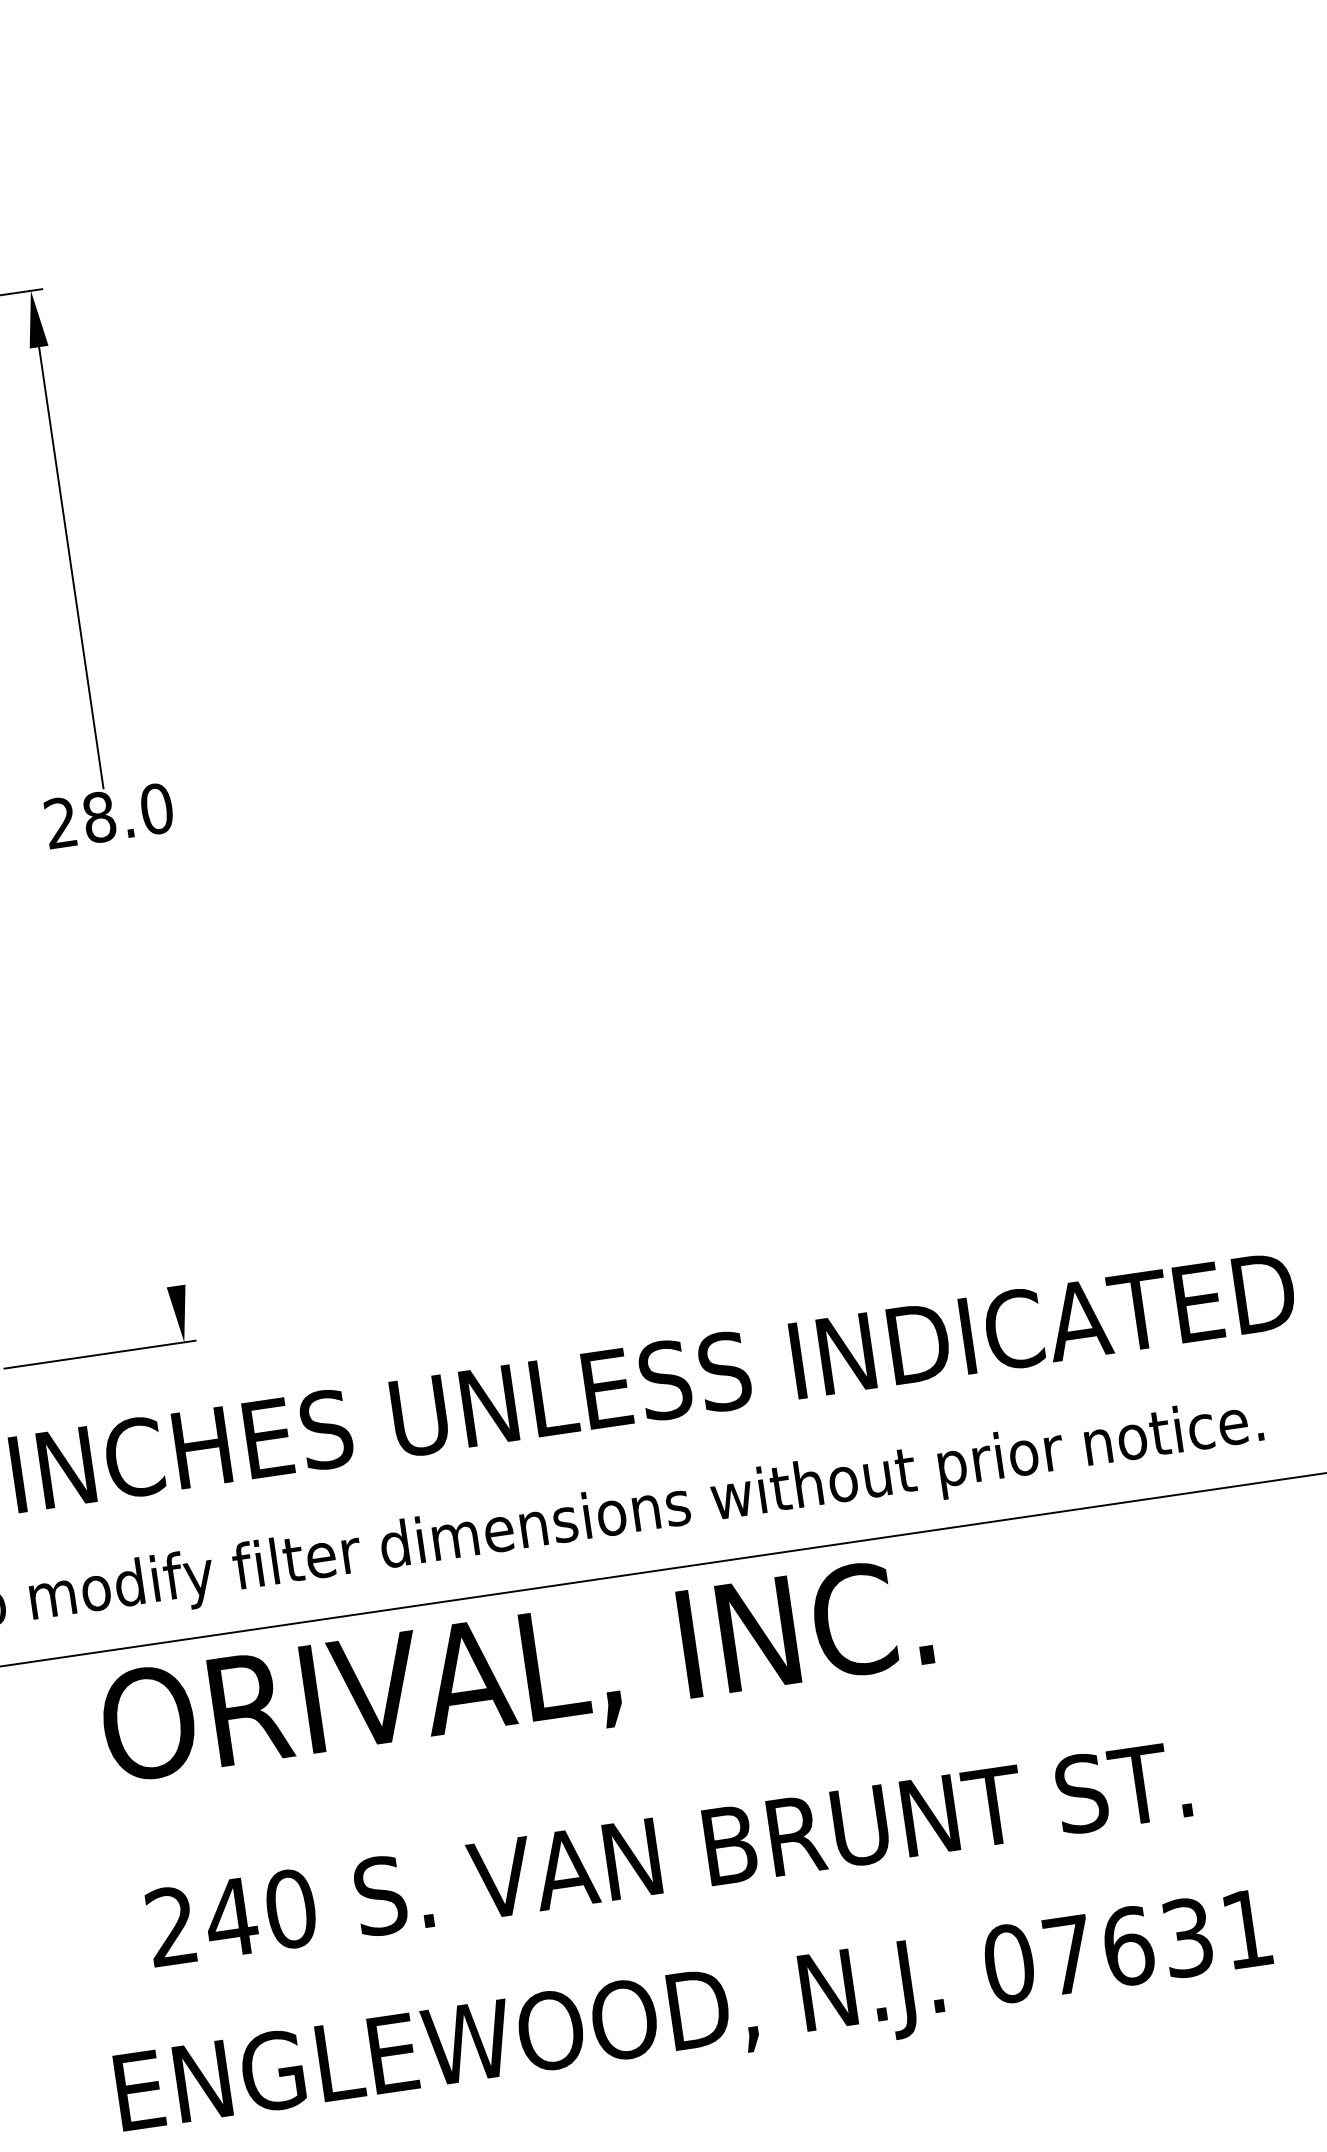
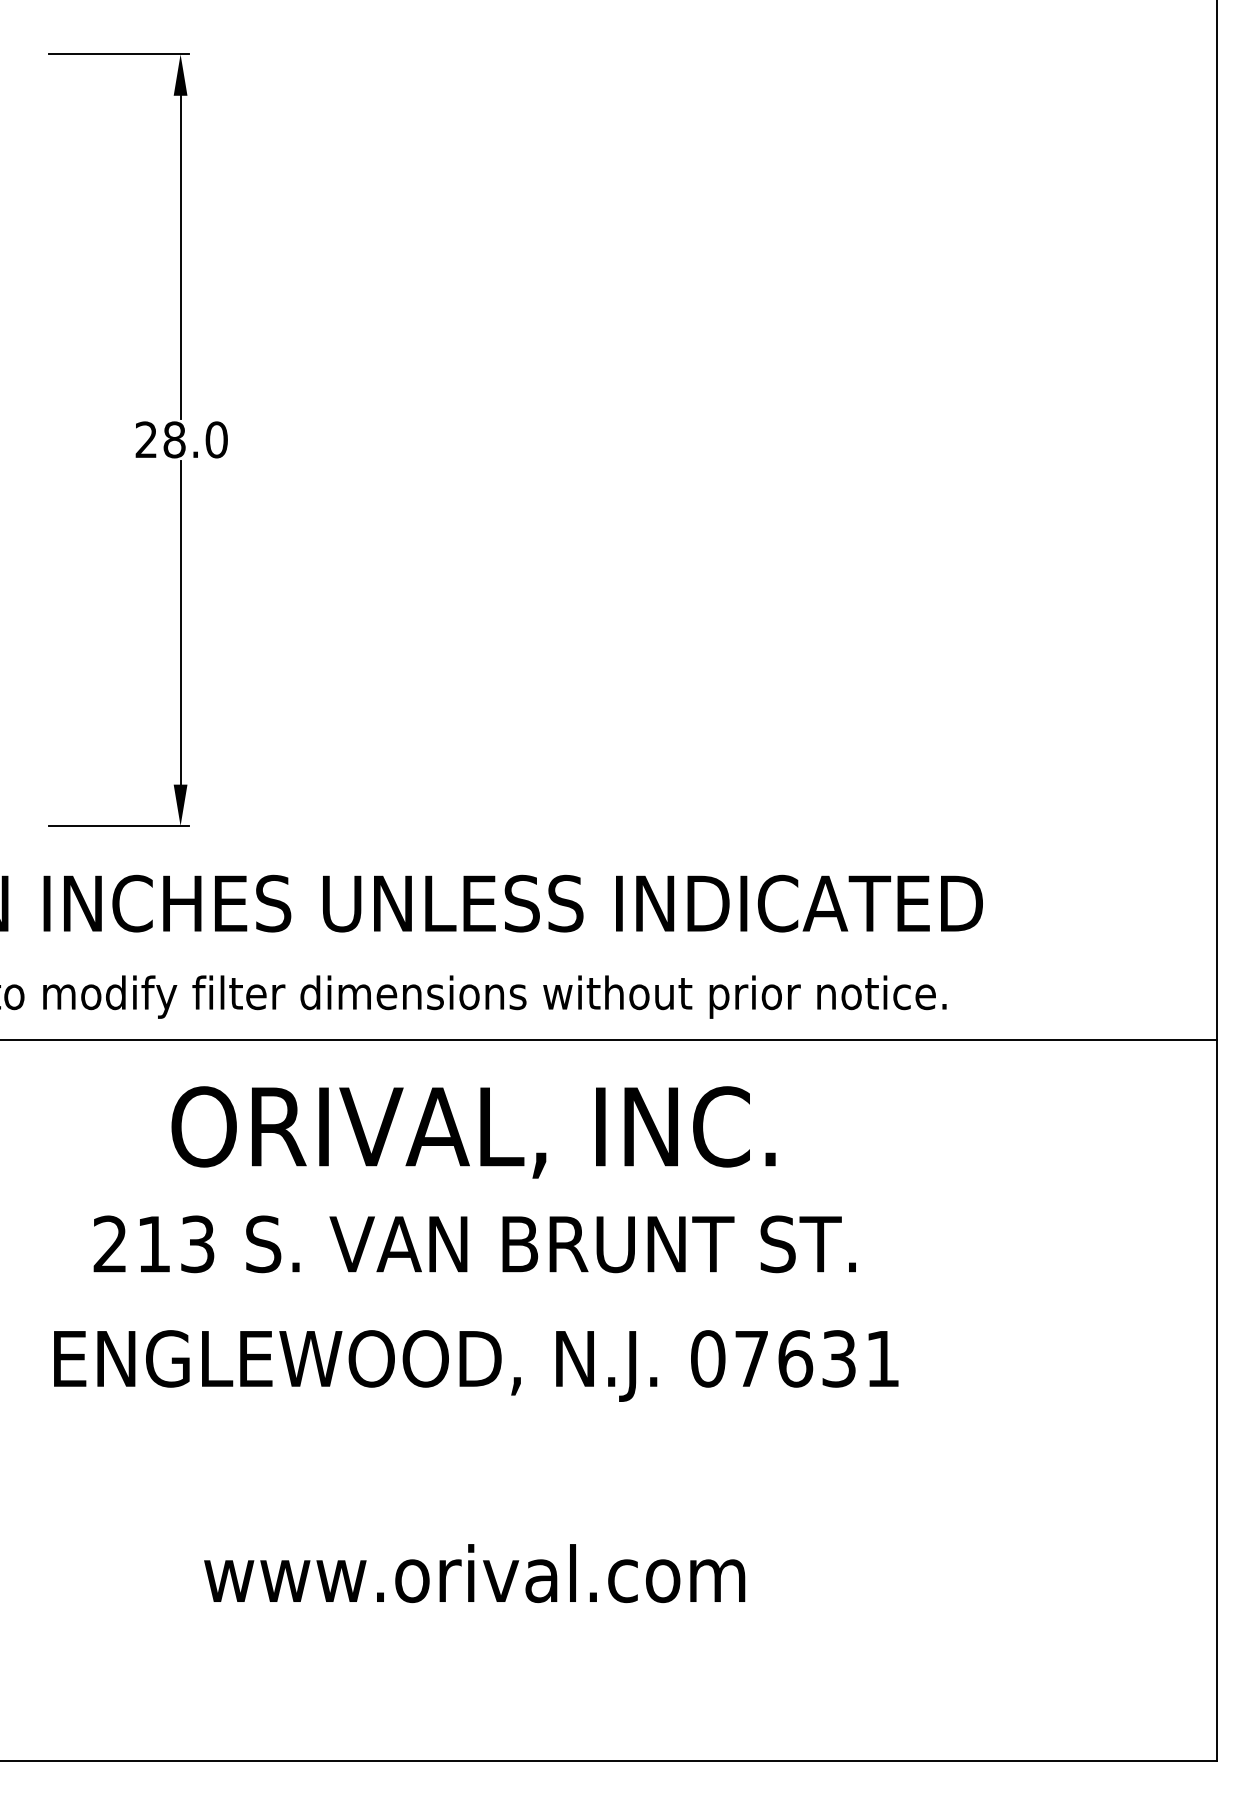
line: (143, 1065) -> (180, 622), added
text: (516, 1677) -> (473, 1132), moved
text: (260, 1913) -> (175, 1244), 240 -> 213

